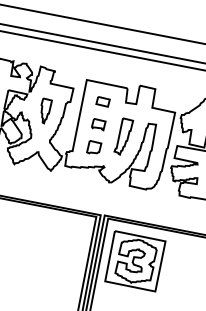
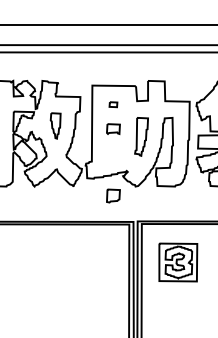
part: (103, 101) -> (113, 104), size x0.6
part: (94, 147) -> (113, 195), moved
part: (135, 261) -> (178, 262), size x0.7

